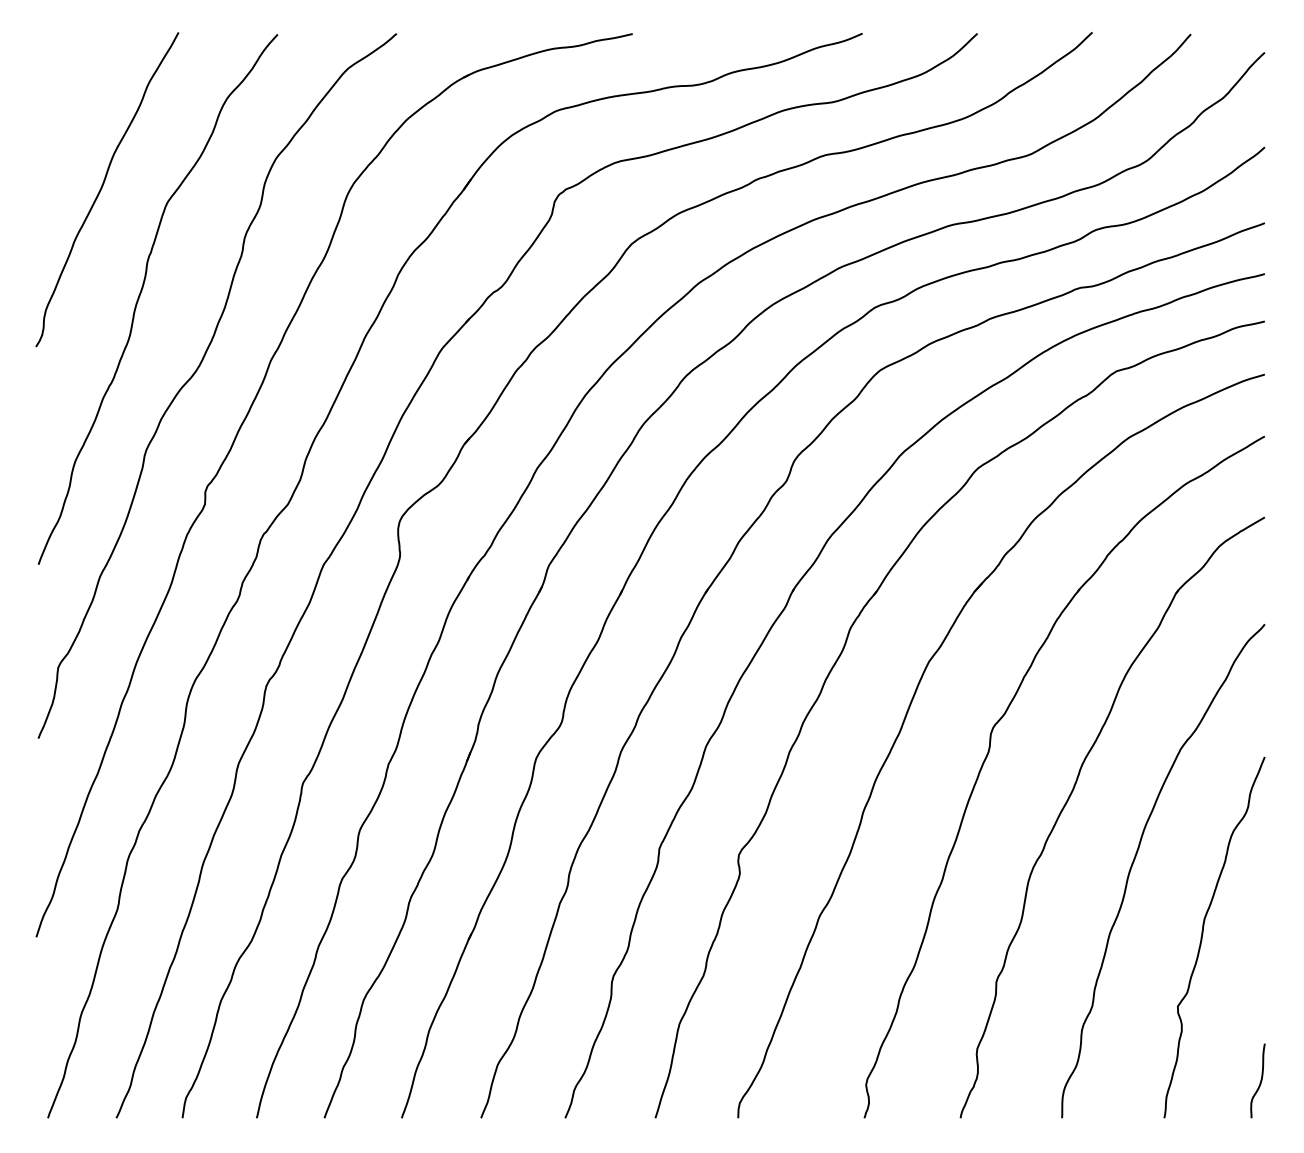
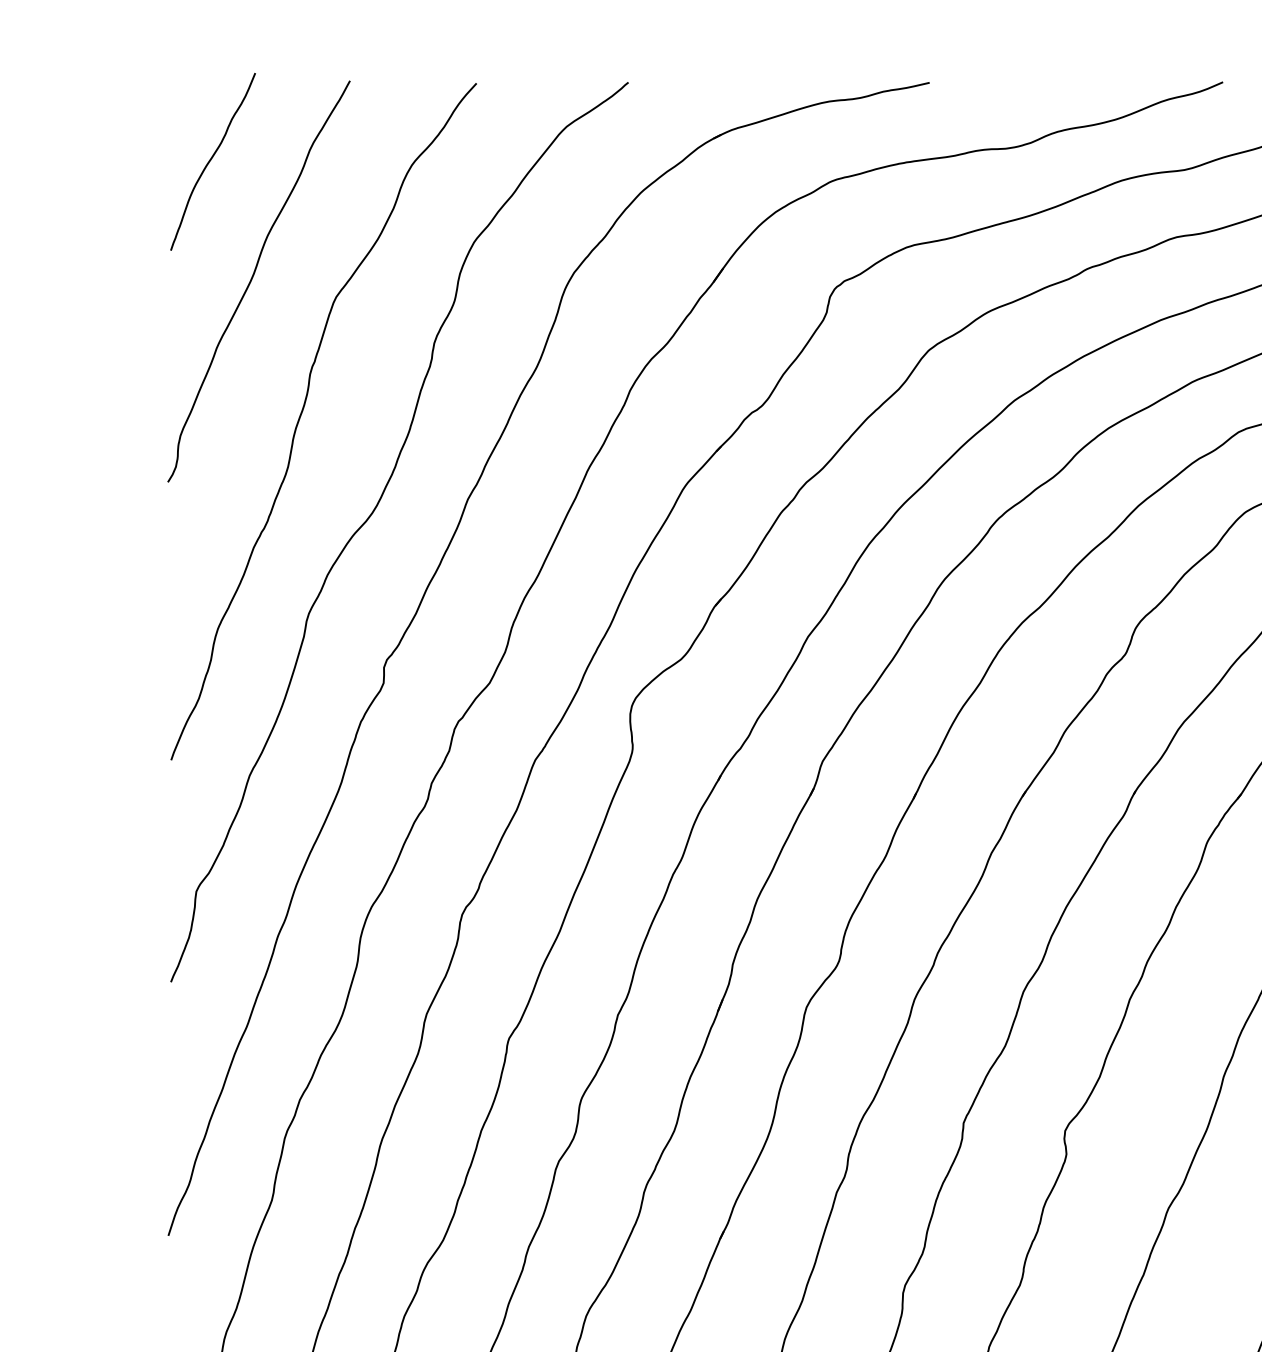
curve: (70, 94) -> (211, 160), added

